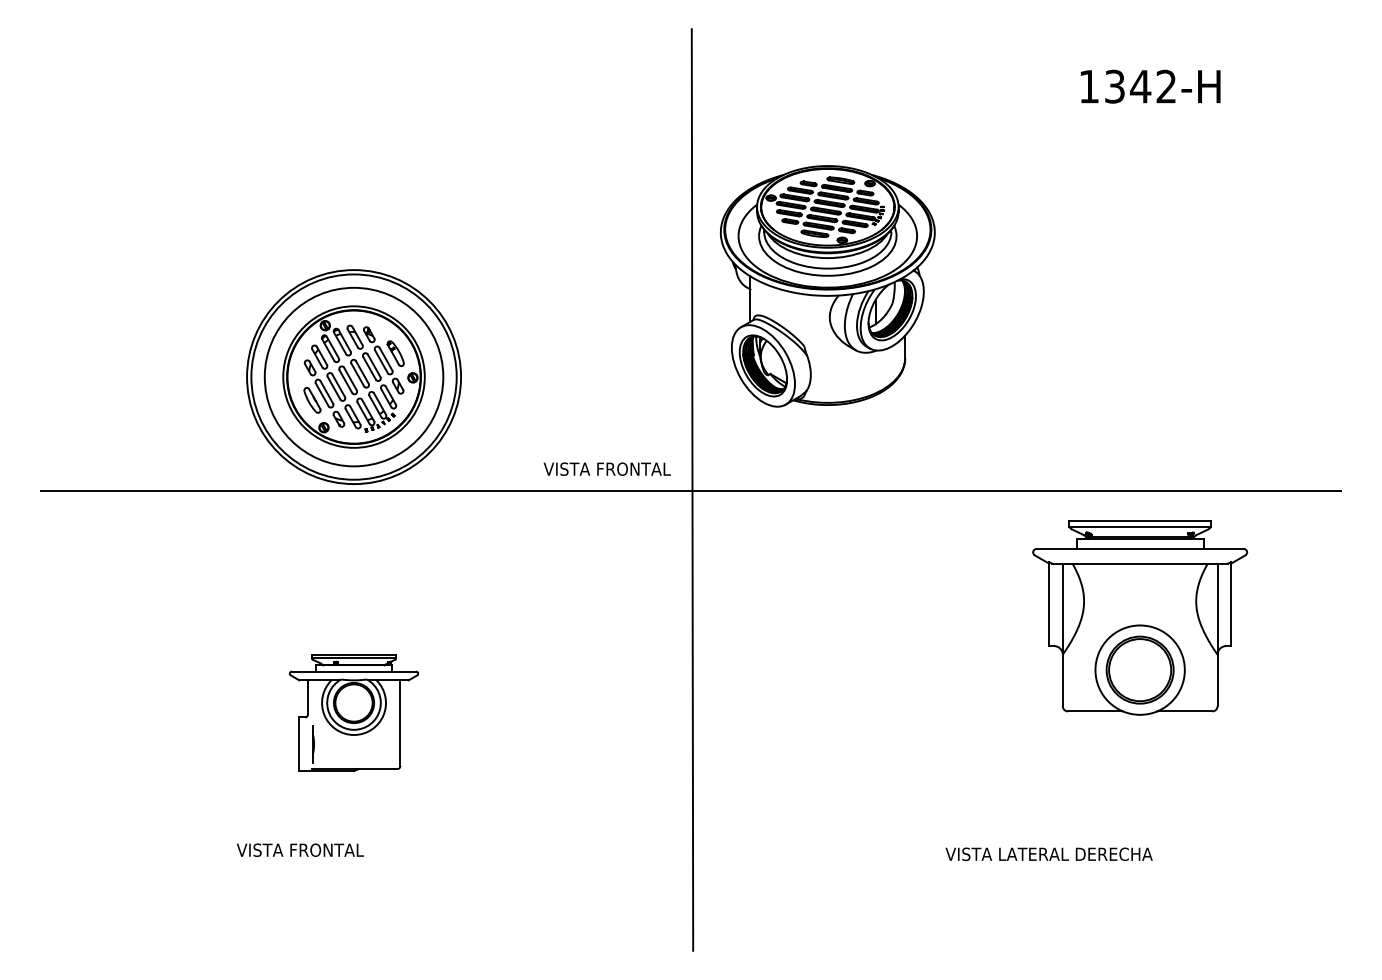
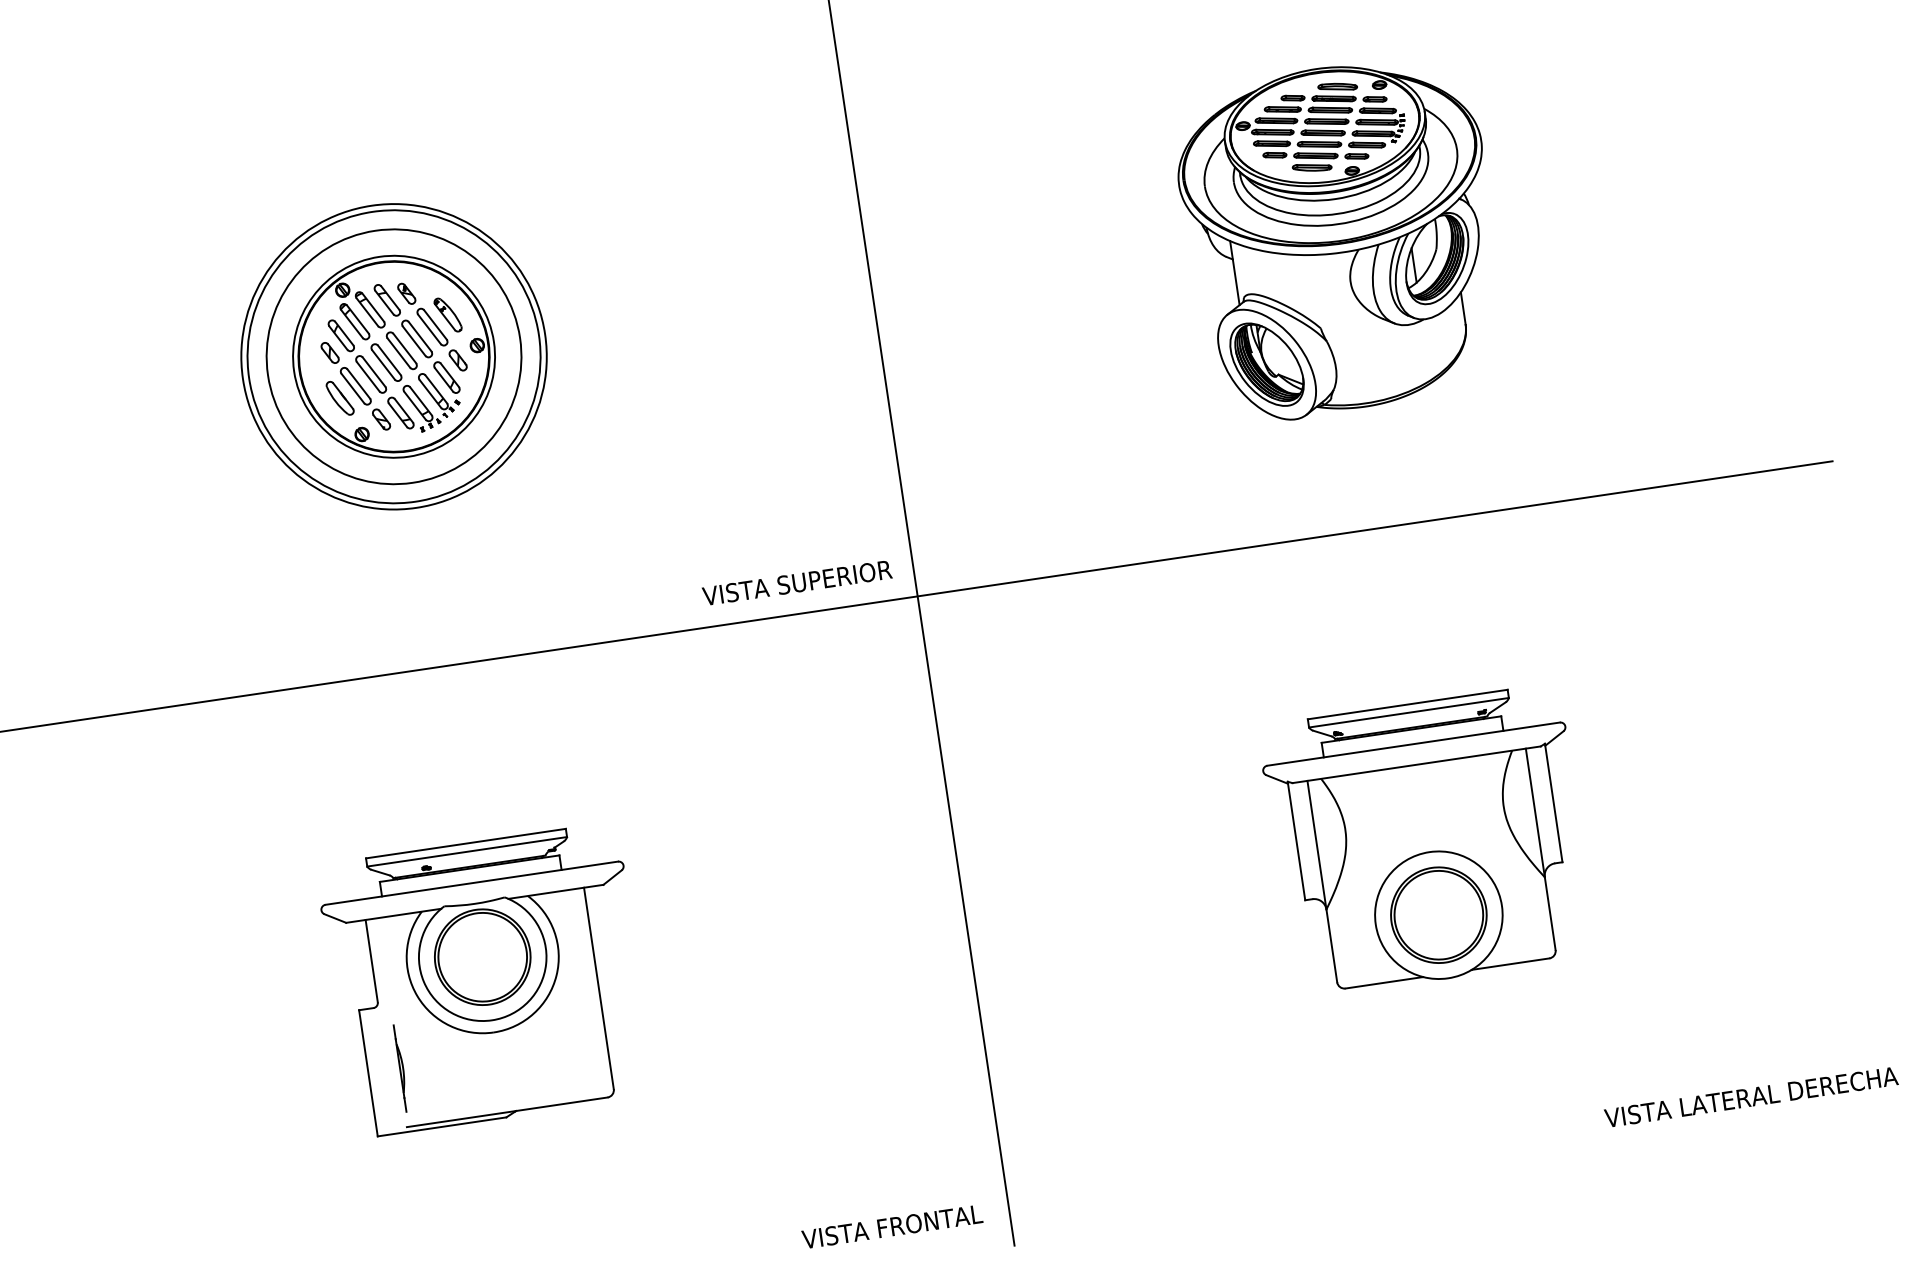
part: (827, 286) -> (1340, 239), moved
part: (353, 376) -> (393, 356), moved
text: (636, 468) -> (833, 576), VISTA FRONTAL -> VISTA SUPERIOR
part: (1140, 617) -> (1428, 840), moved
part: (353, 712) -> (485, 980), size x1.67
text: (300, 849) -> (892, 1225), moved
text: (1048, 853) -> (1750, 1096), moved

